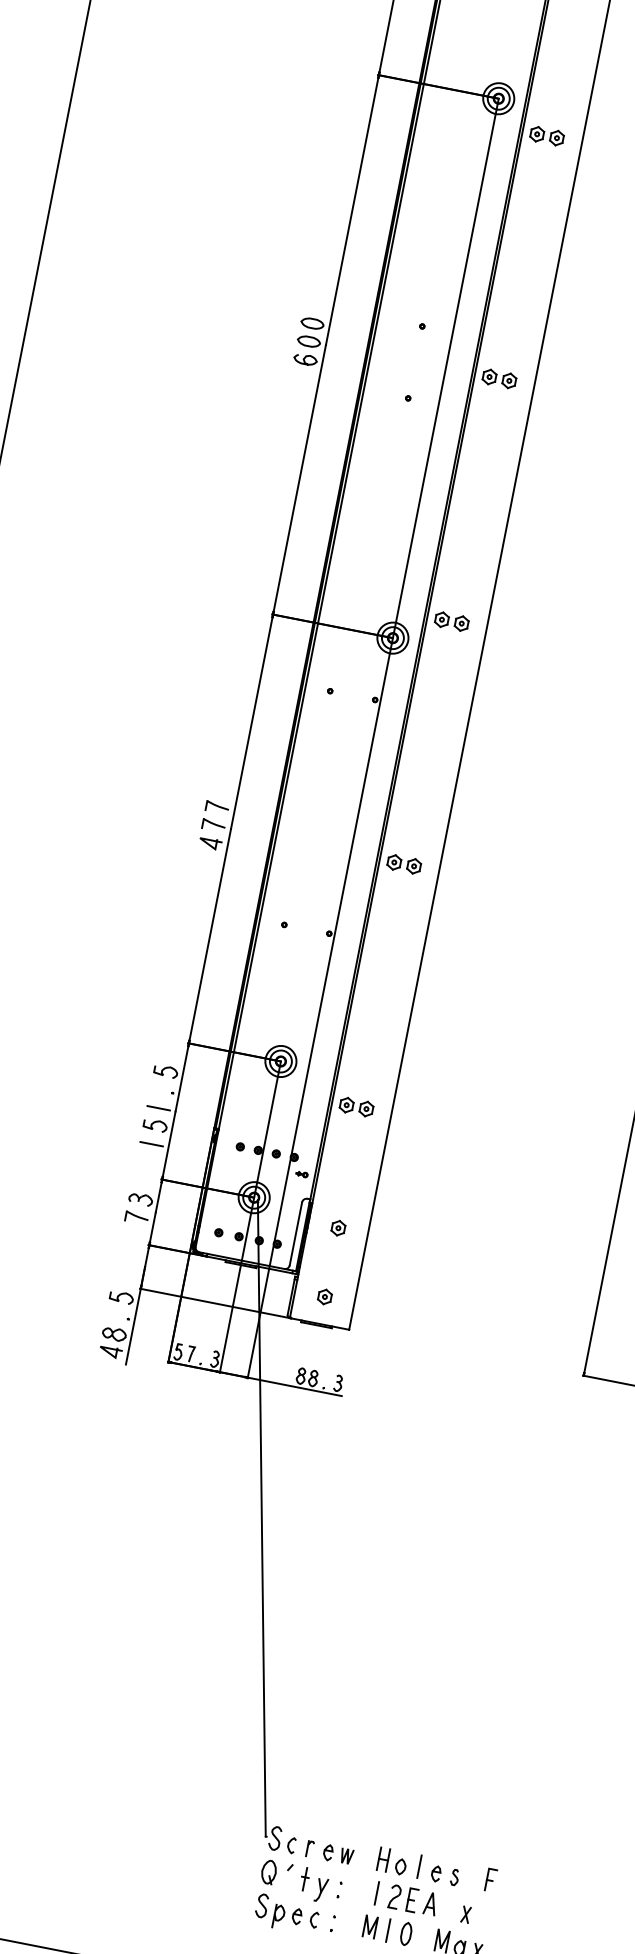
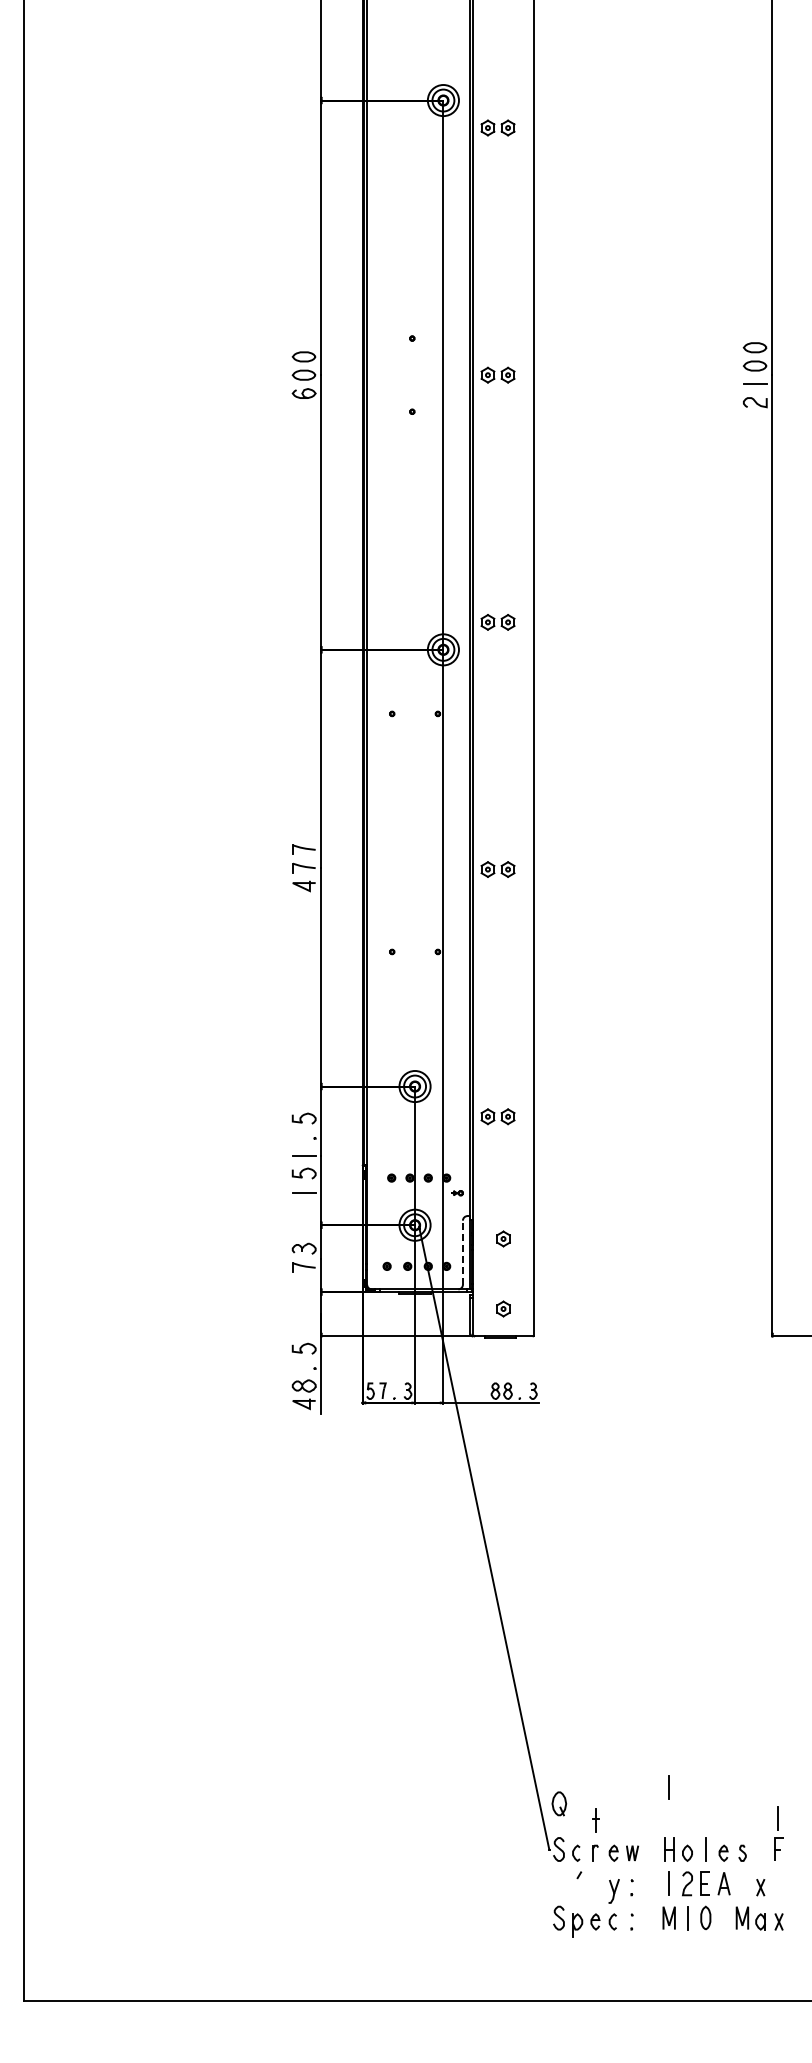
line: (295, 1233) -> (462, 1252), solid -> dashed
line: (394, 1798) -> (668, 1787), added
line: (495, 1850) -> (777, 1818), added
part: (269, 1871) -> (559, 1803), moved
part: (304, 1878) -> (595, 1820), moved

